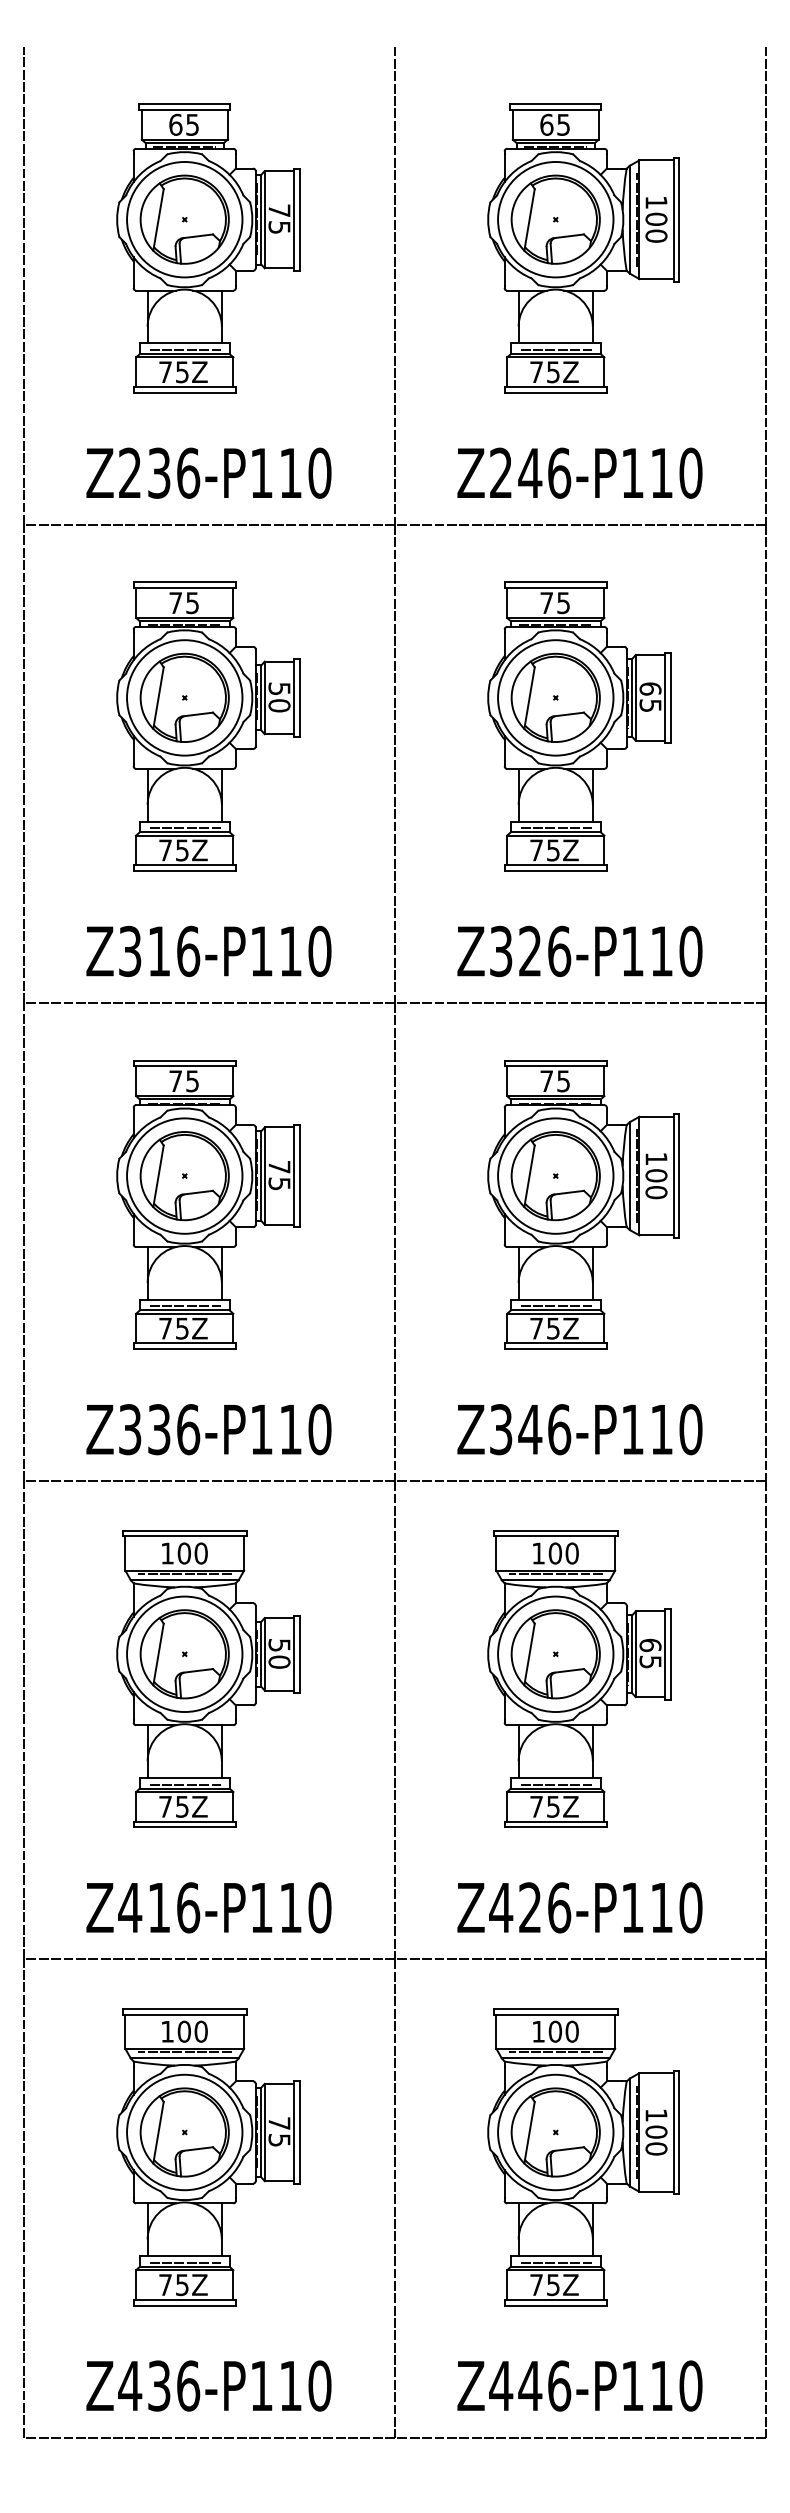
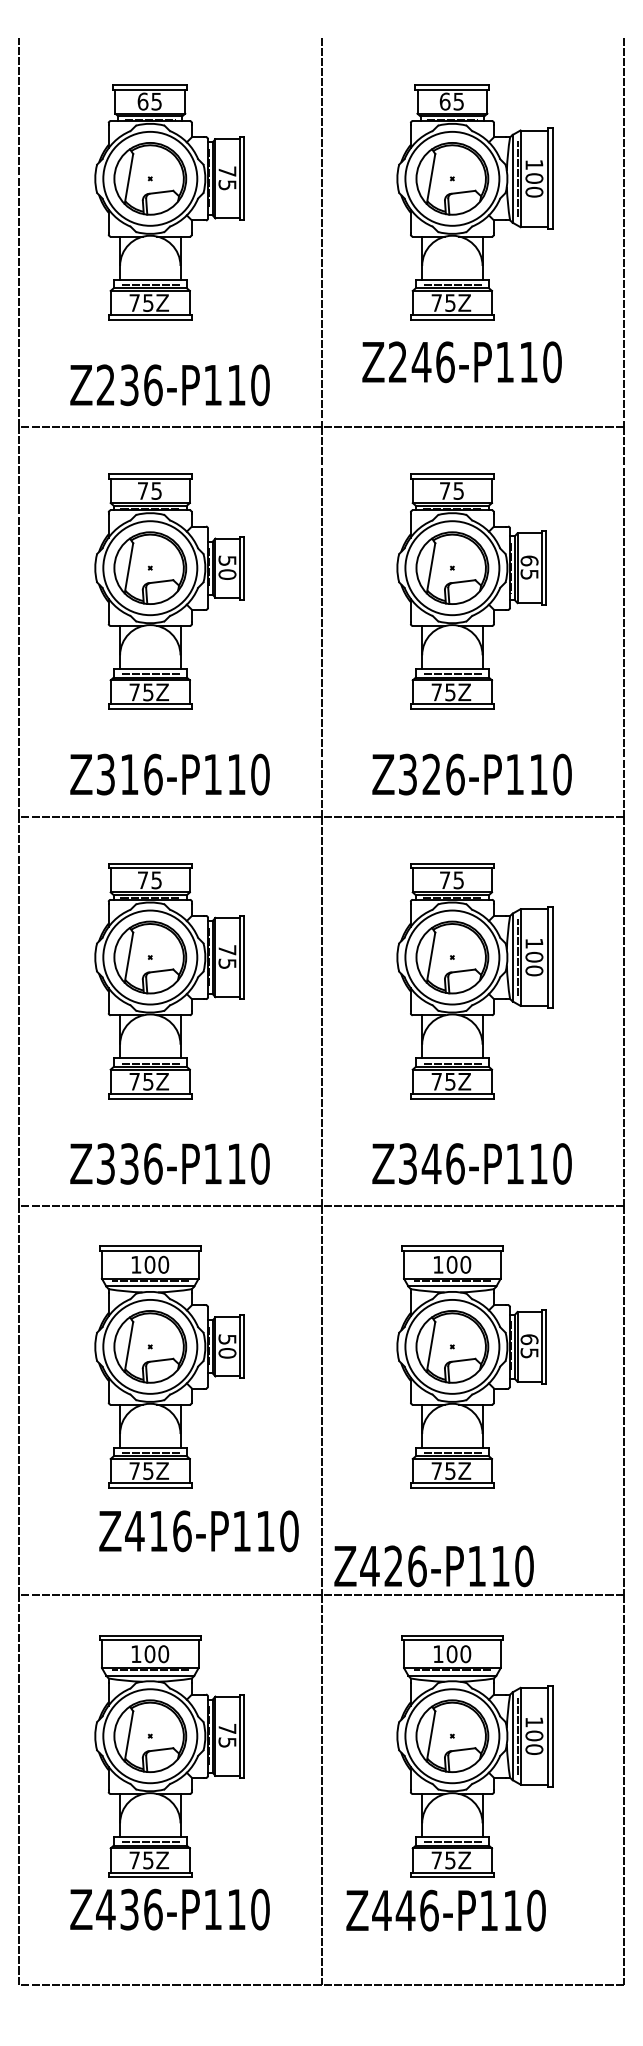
text: (579, 473) -> (461, 362), moved
text: (208, 1908) -> (198, 1531), moved
text: (579, 1908) -> (433, 1566), moved
text: (208, 2385) -> (169, 1909), moved
text: (579, 2385) -> (445, 1910), moved

